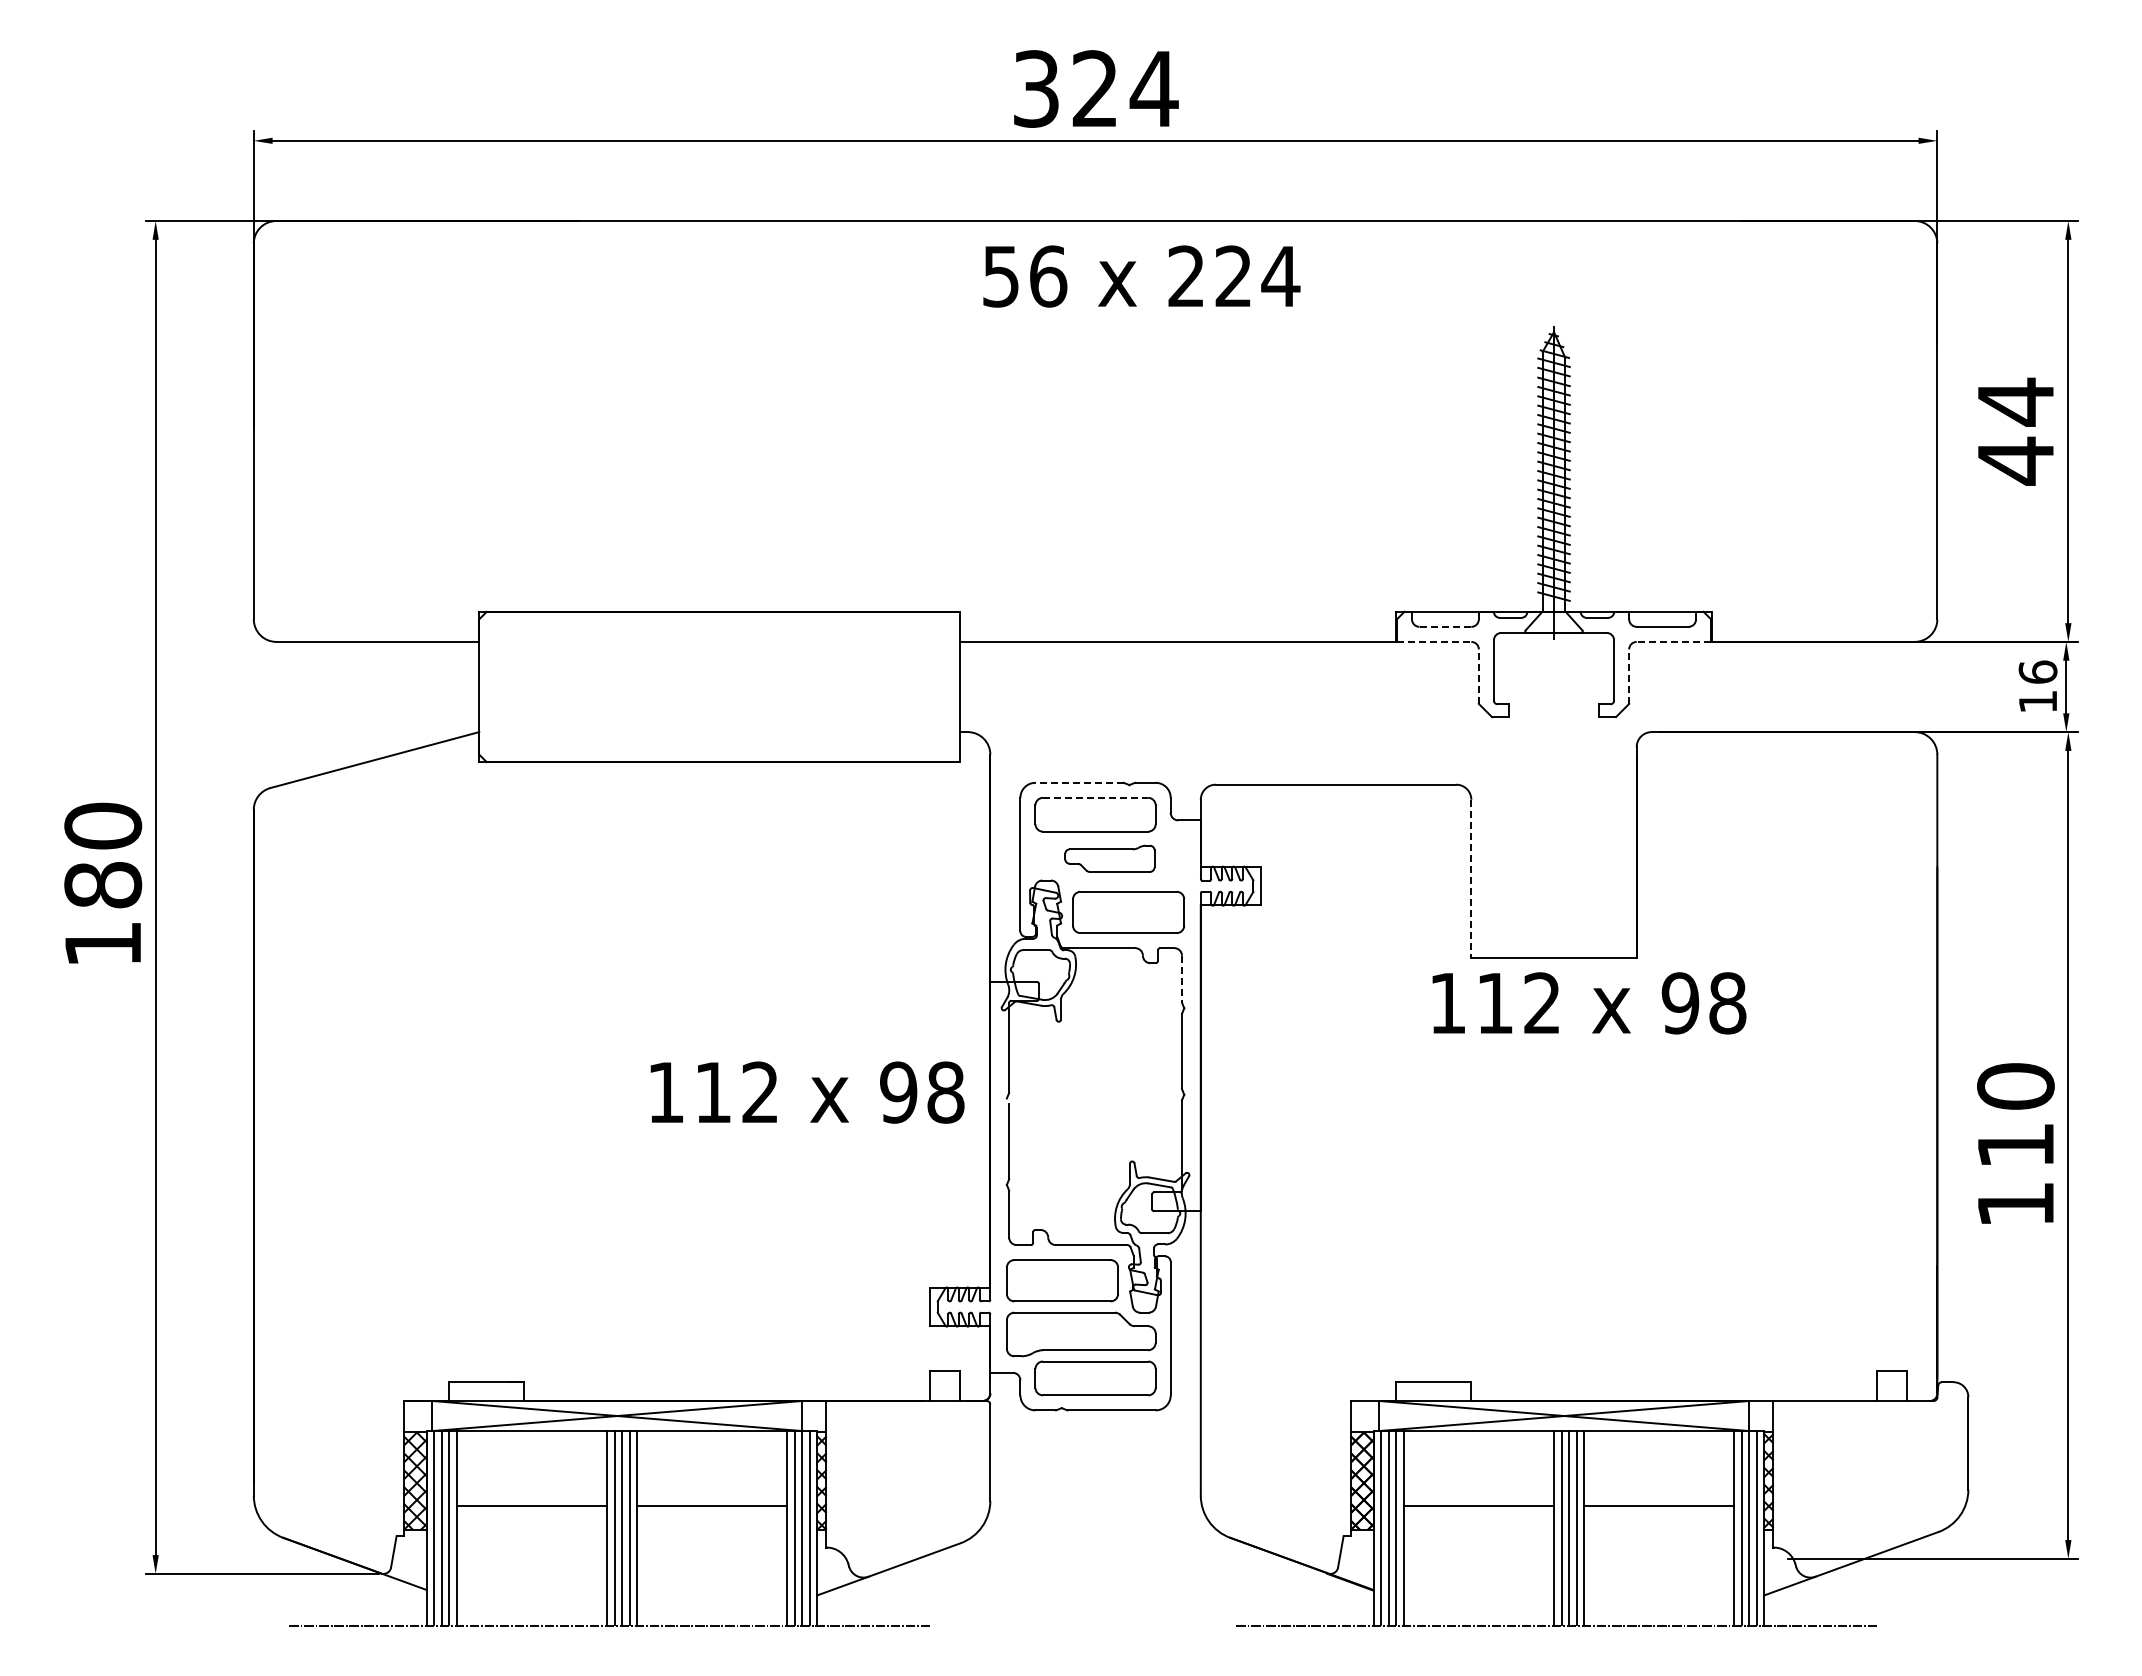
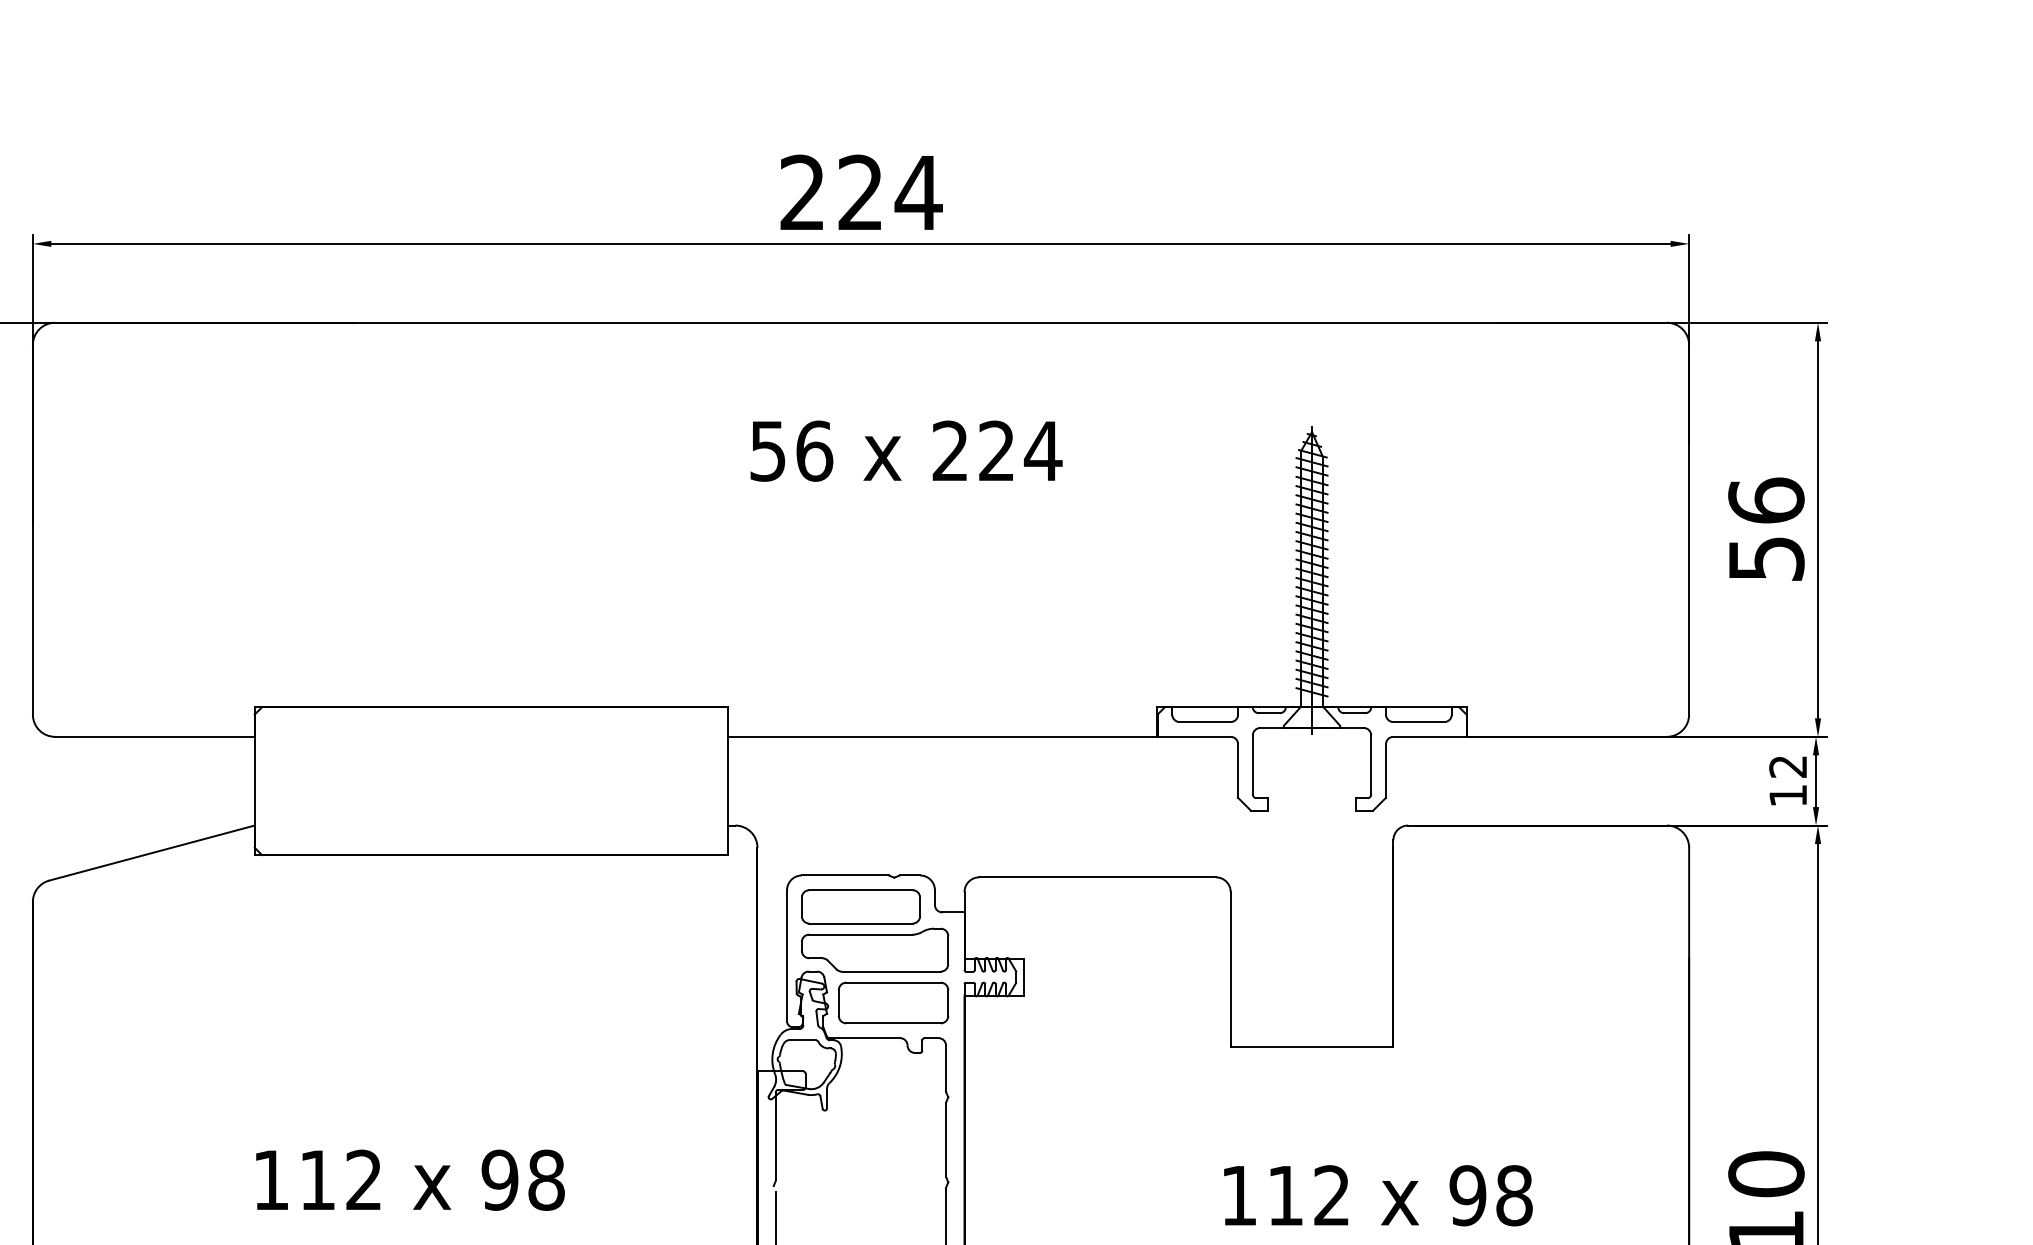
text: (1035, 88) -> (801, 192), 324 -> 224
text: (1141, 276) -> (906, 451), moved
text: (2015, 431) -> (1766, 529), 44 -> 56
line: (1445, 626) -> (1205, 721), dashed -> solid
line: (1434, 641) -> (1194, 736), dashed -> solid
line: (1673, 641) -> (1429, 736), dashed -> solid
text: (2037, 671) -> (1787, 765), 16 -> 12
line: (1478, 676) -> (1237, 770), dashed -> solid
line: (1629, 676) -> (1386, 770), dashed -> solid
line: (1079, 782) -> (845, 875), dashed -> solid
line: (1095, 797) -> (860, 889), dashed -> solid
part: (1109, 858) -> (874, 949), size x1.67
line: (1471, 878) -> (1230, 969), dashed -> solid
line: (1182, 979) -> (946, 1068), dashed -> solid
text: (1589, 1003) -> (1378, 1195), moved
text: (807, 1092) -> (410, 1180), moved

